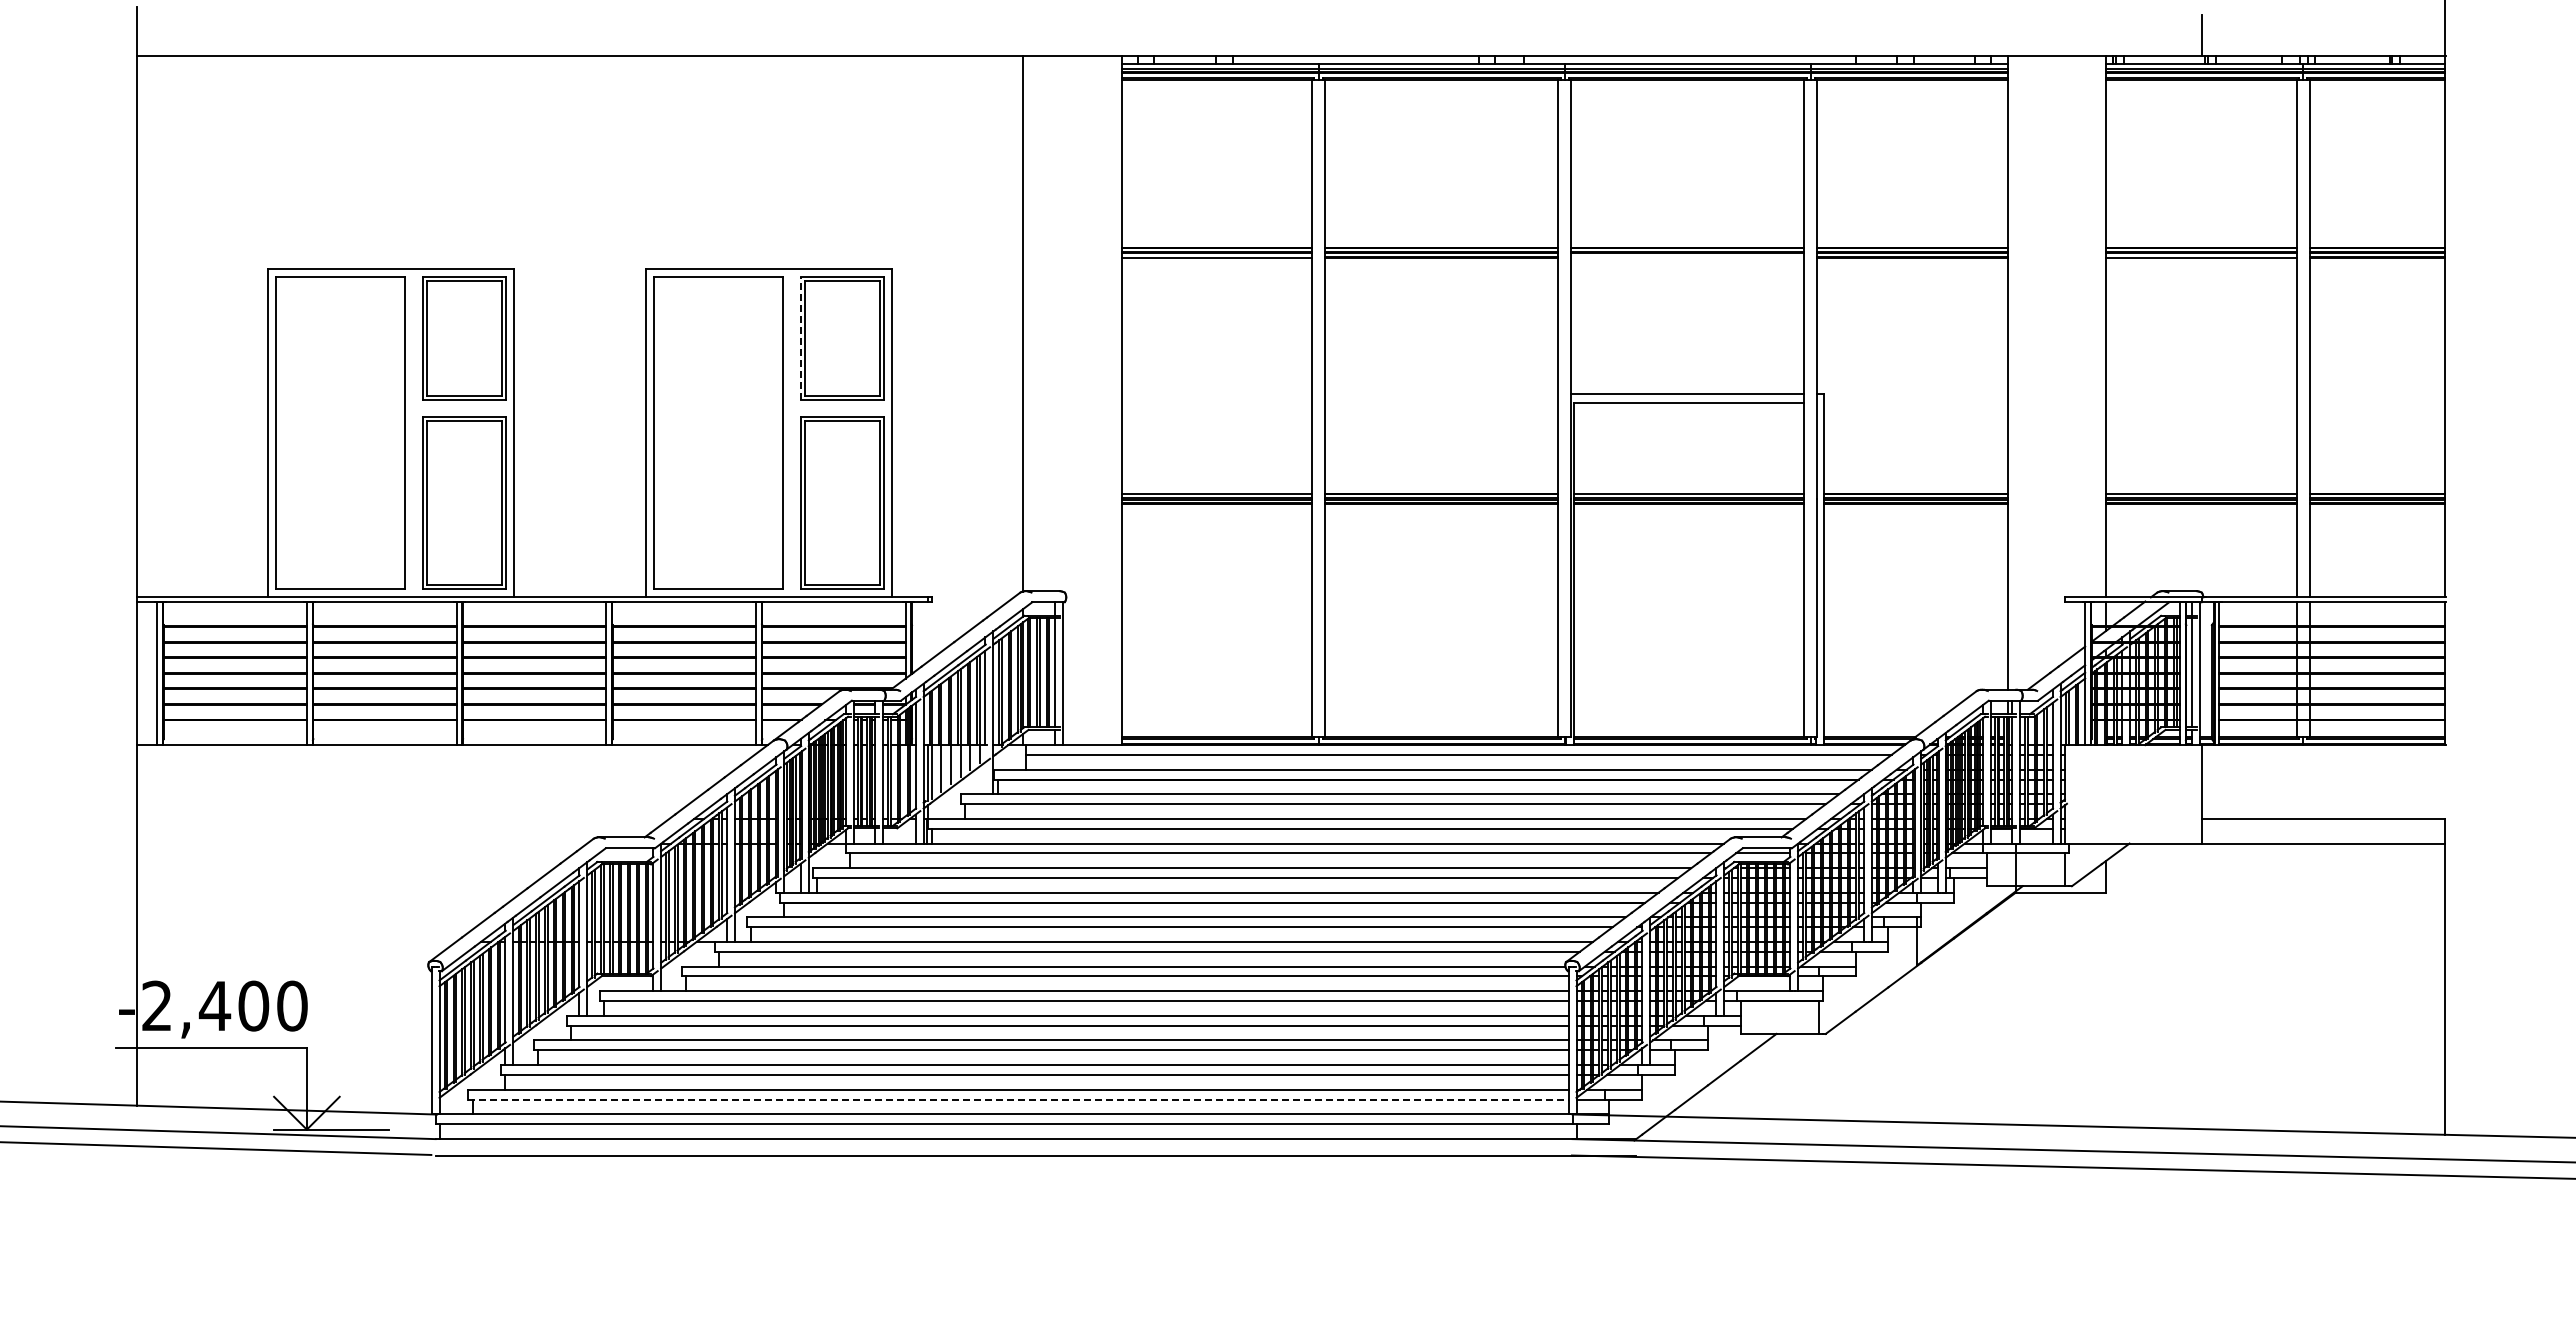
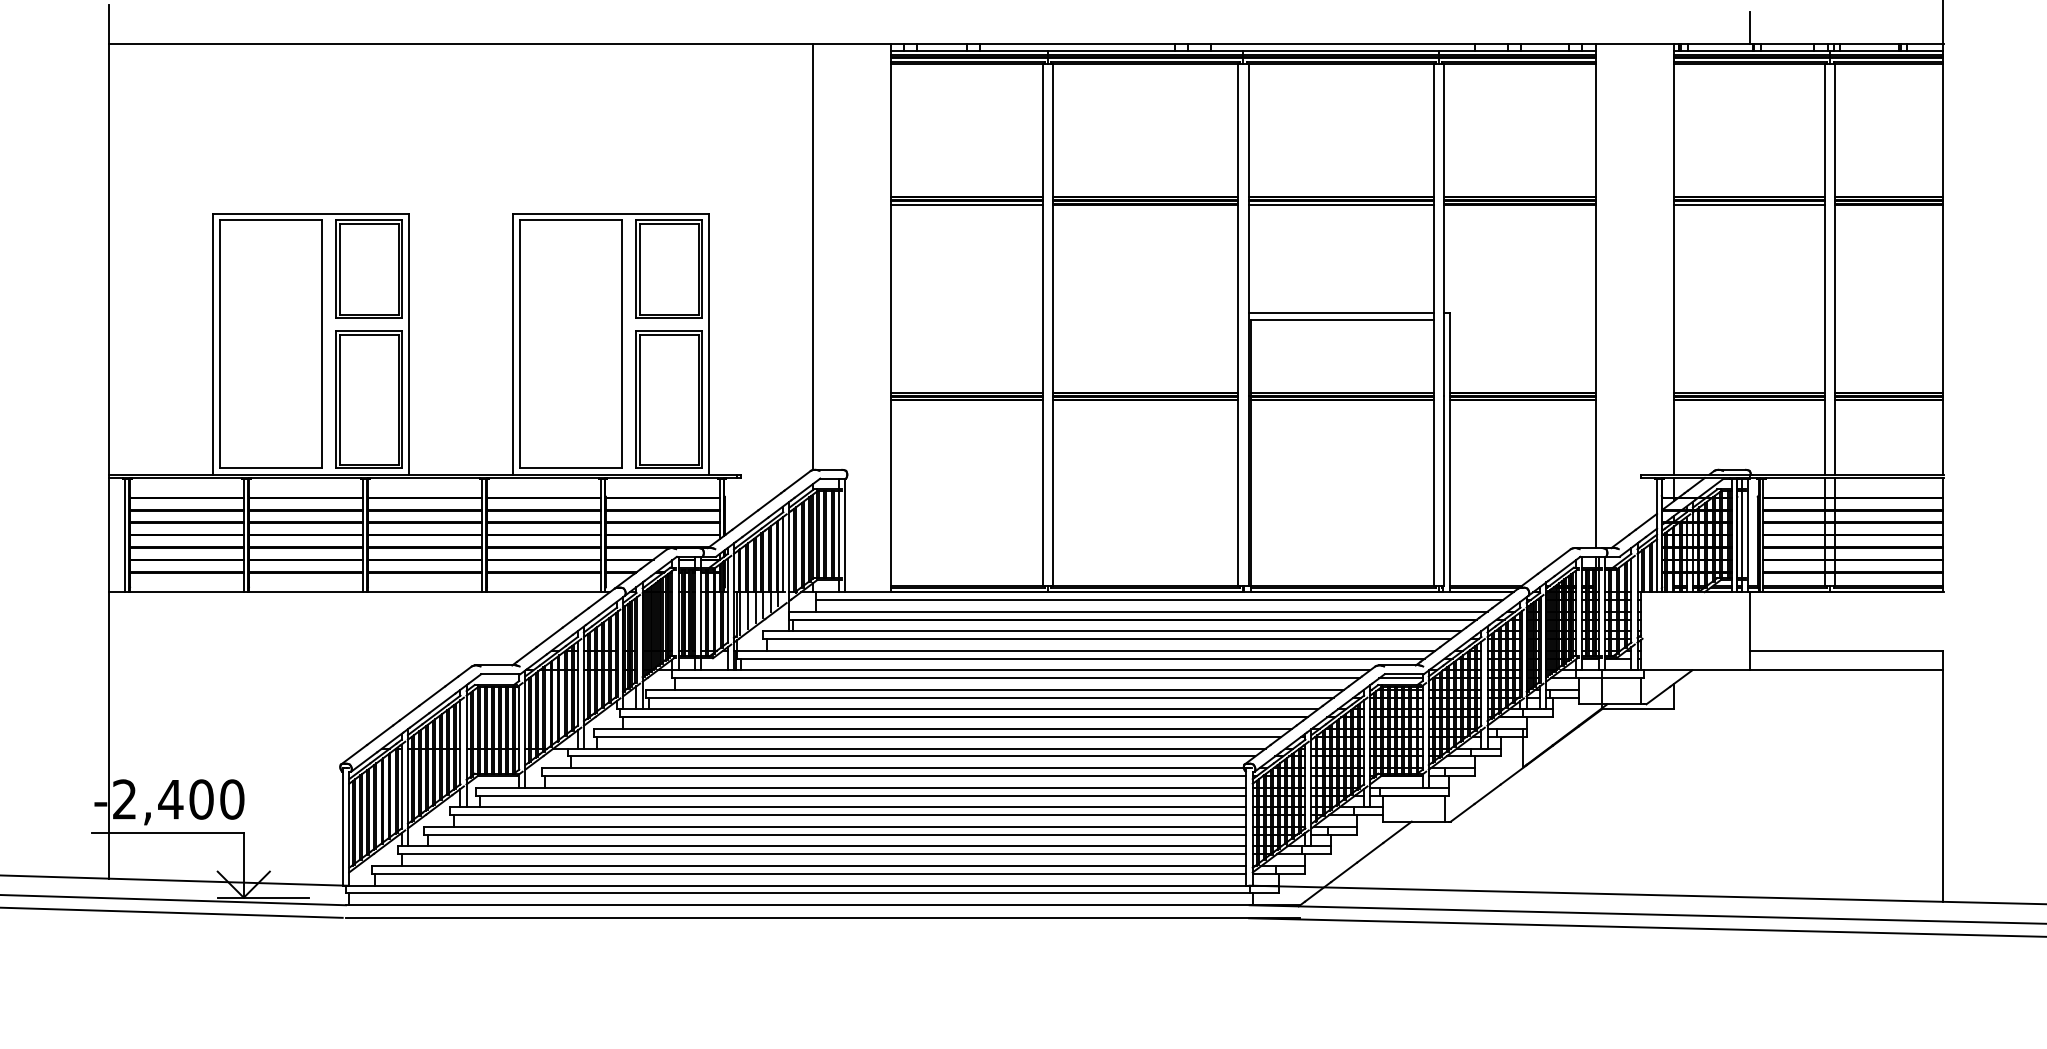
line: (1687, 257) -> (1340, 204), added
line: (800, 338) -> (636, 269), dashed -> solid
line: (1018, 1099) -> (809, 873), dashed -> solid

